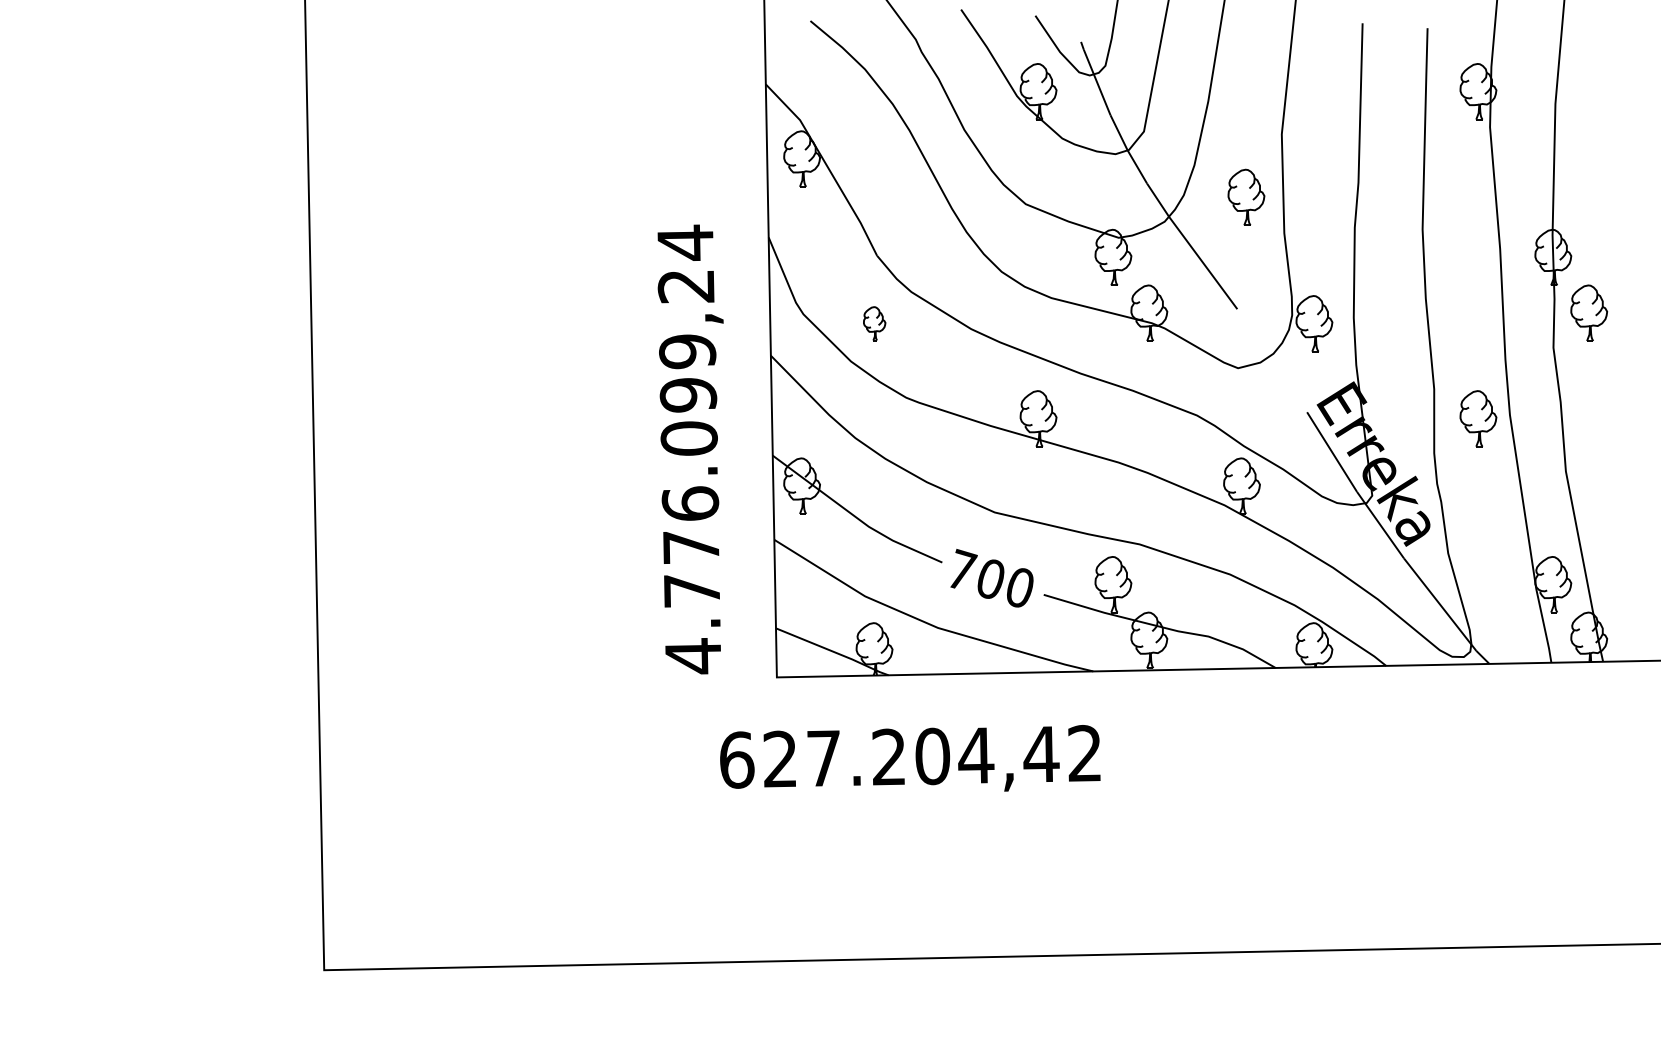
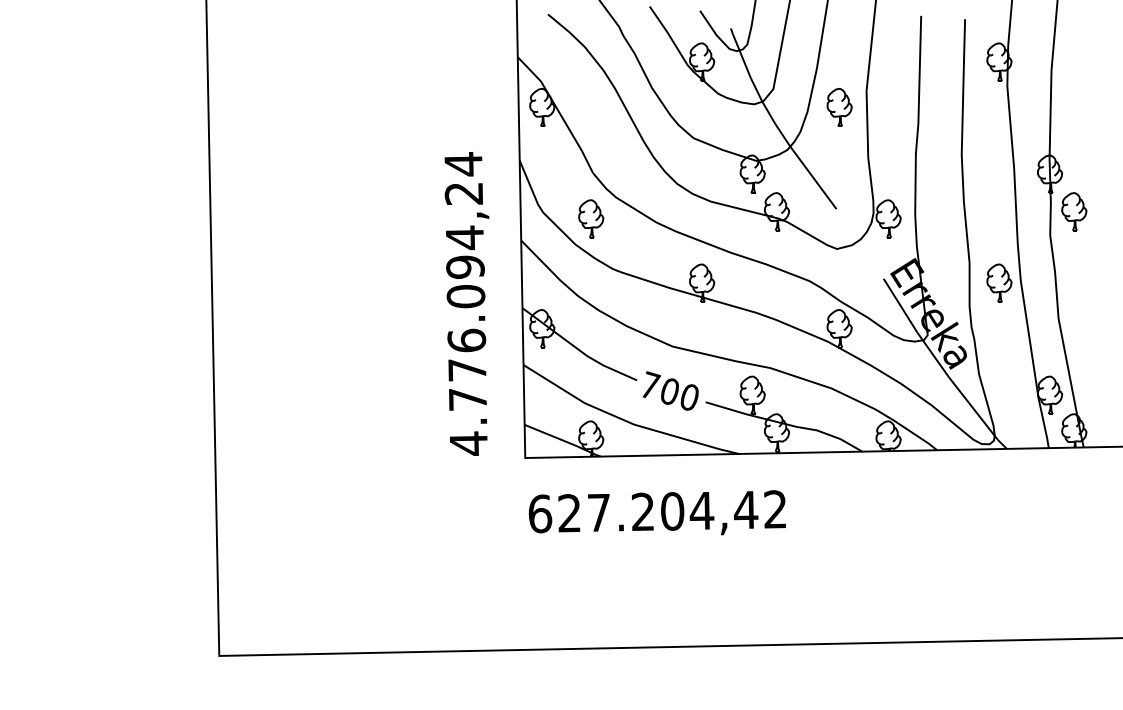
part: (1246, 197) -> (839, 107), moved
part: (874, 323) -> (591, 218), size x1.67
text: (686, 351) -> (464, 237), 4.776.099,24 -> 4.776.094,24
text: (908, 758) -> (656, 512), moved

